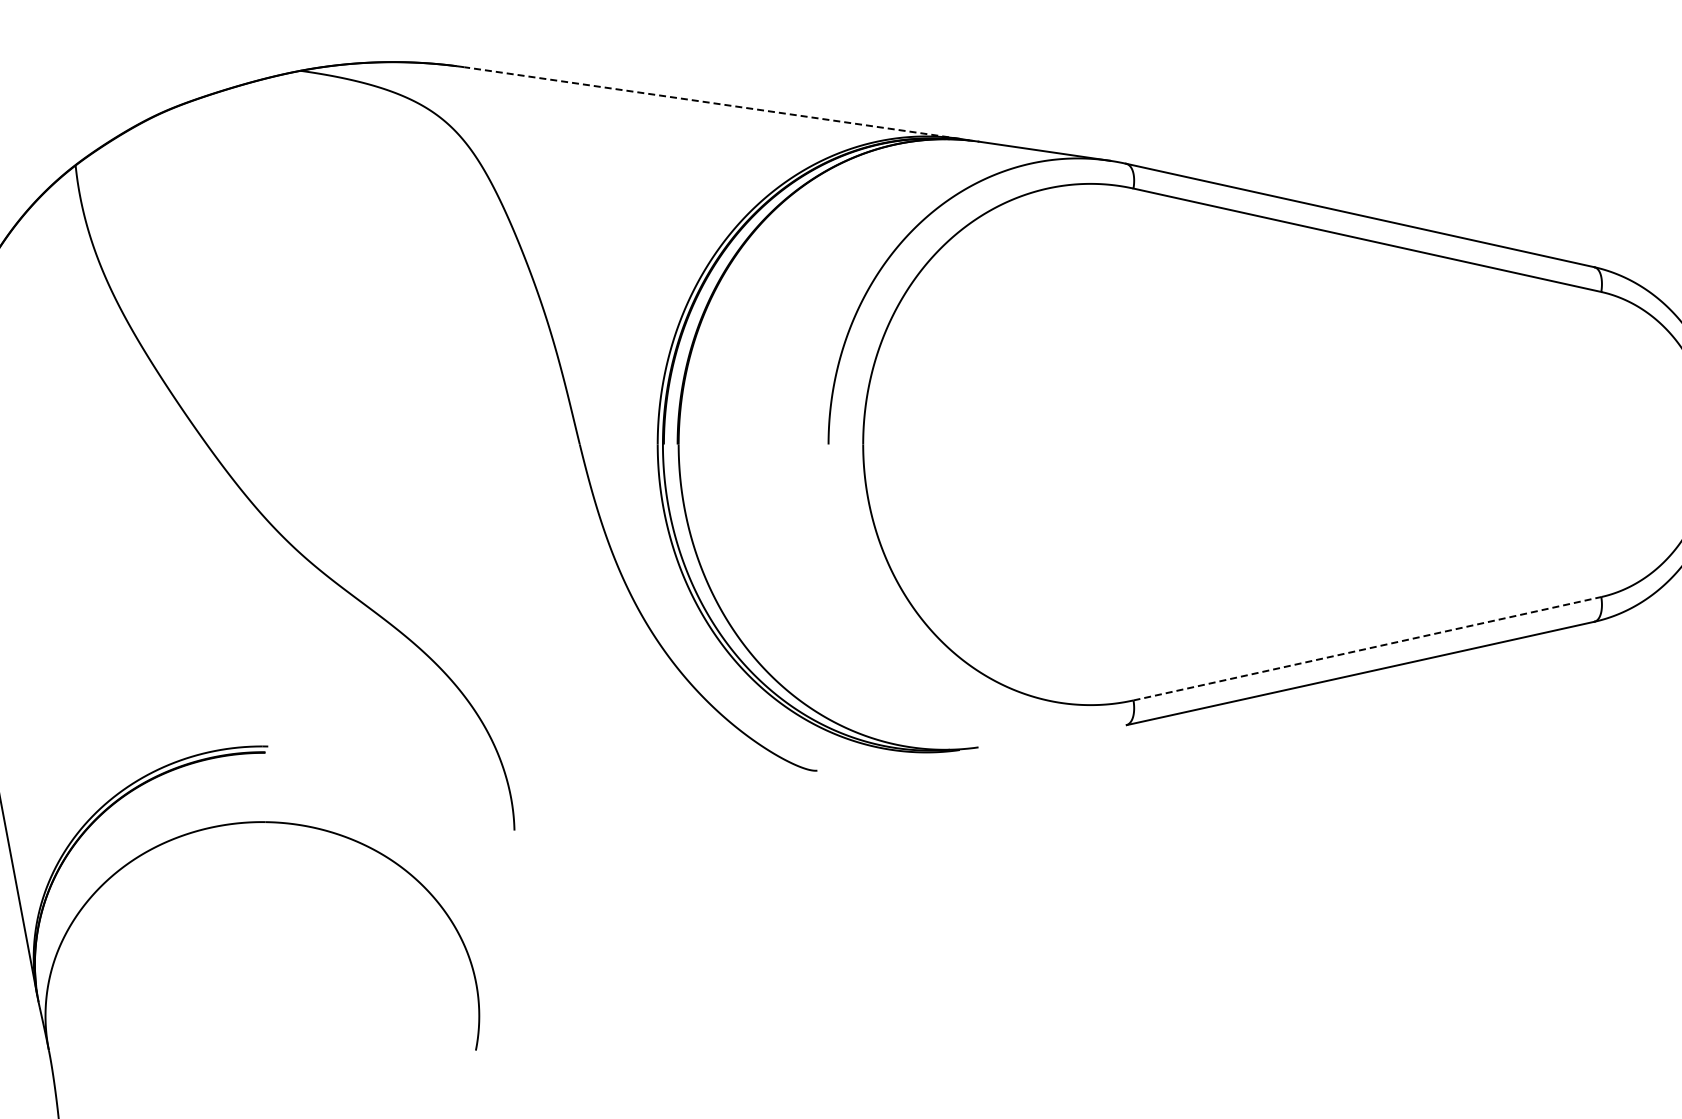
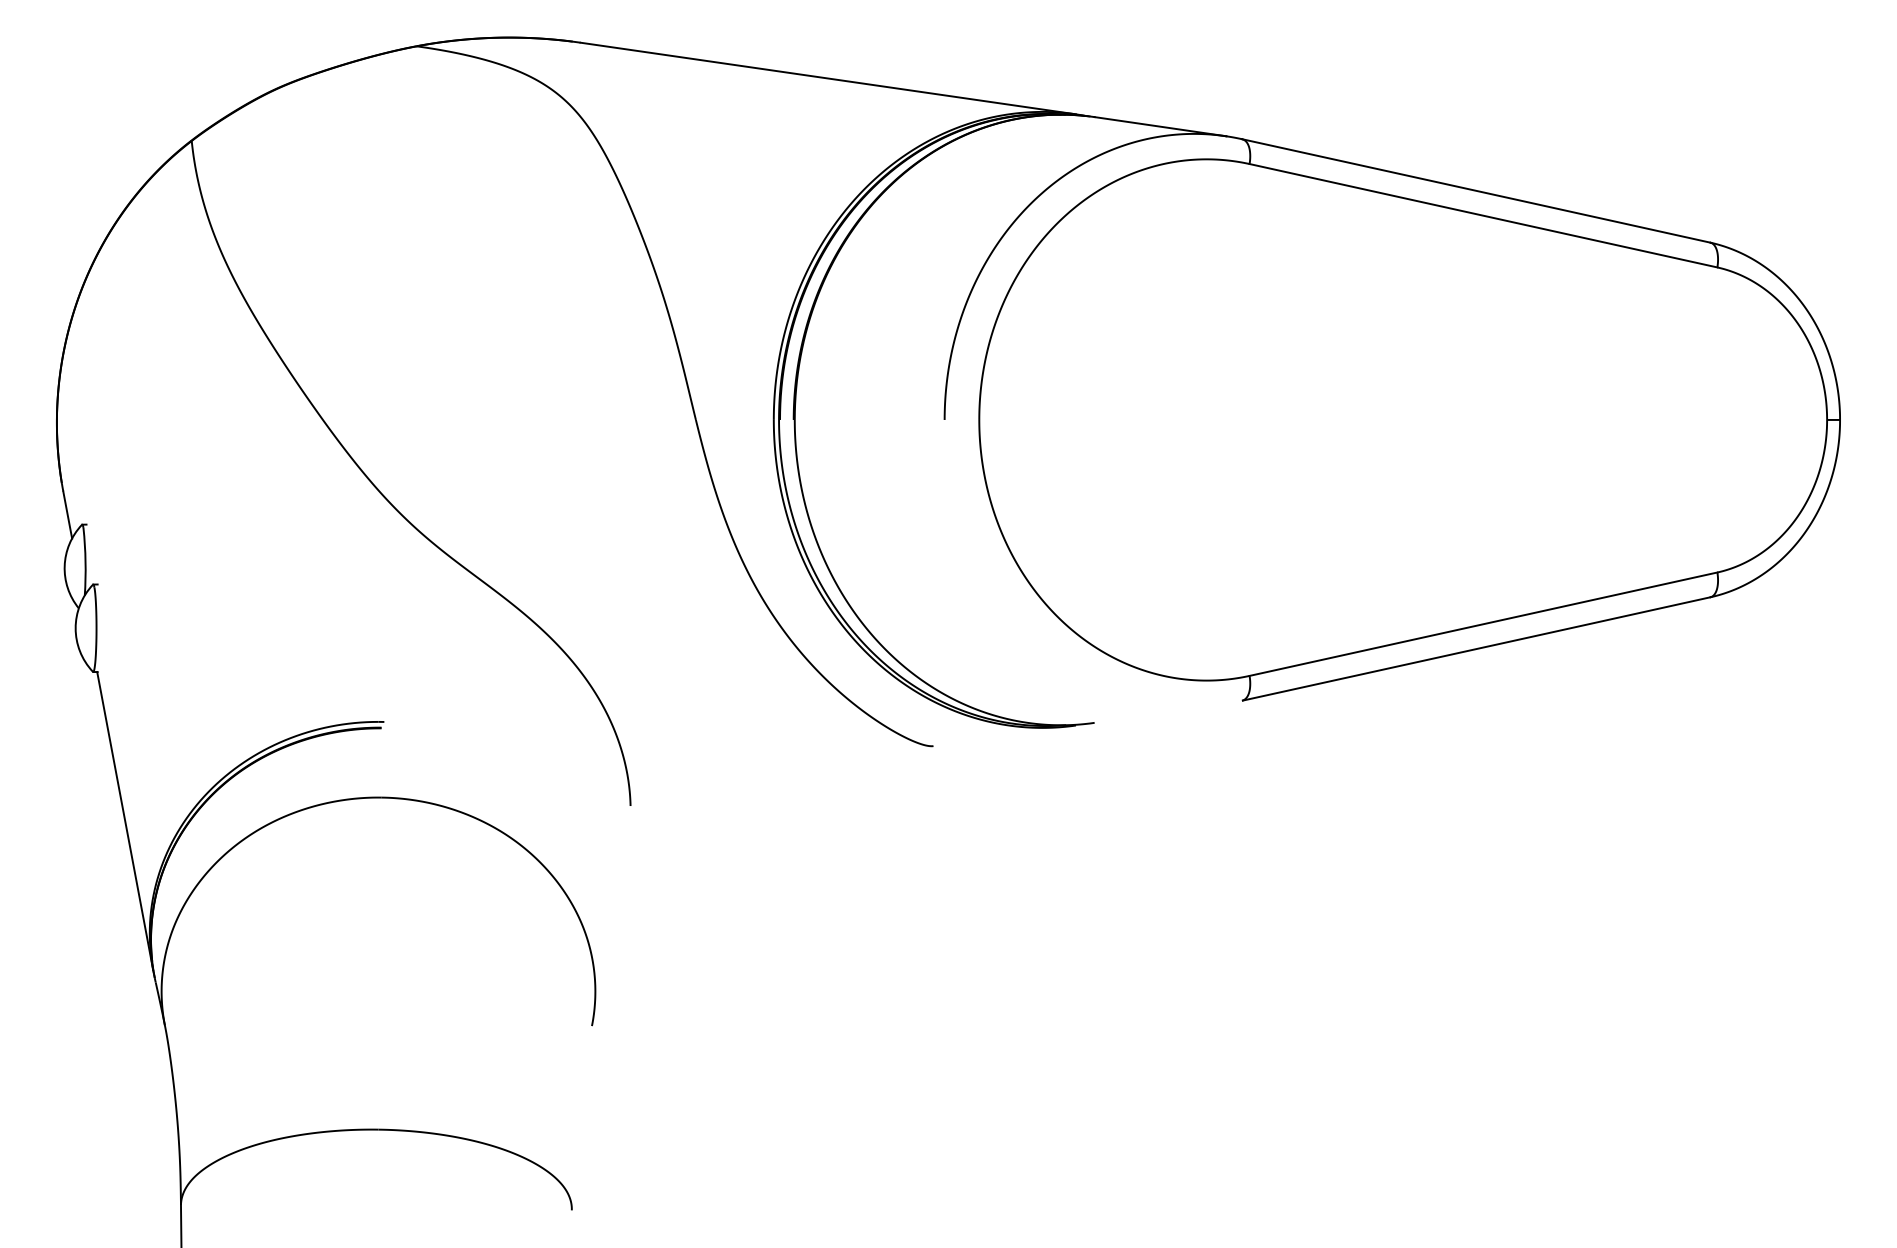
line: (711, 103) -> (827, 78), dashed -> solid
line: (1367, 649) -> (1483, 624), dashed -> solid

